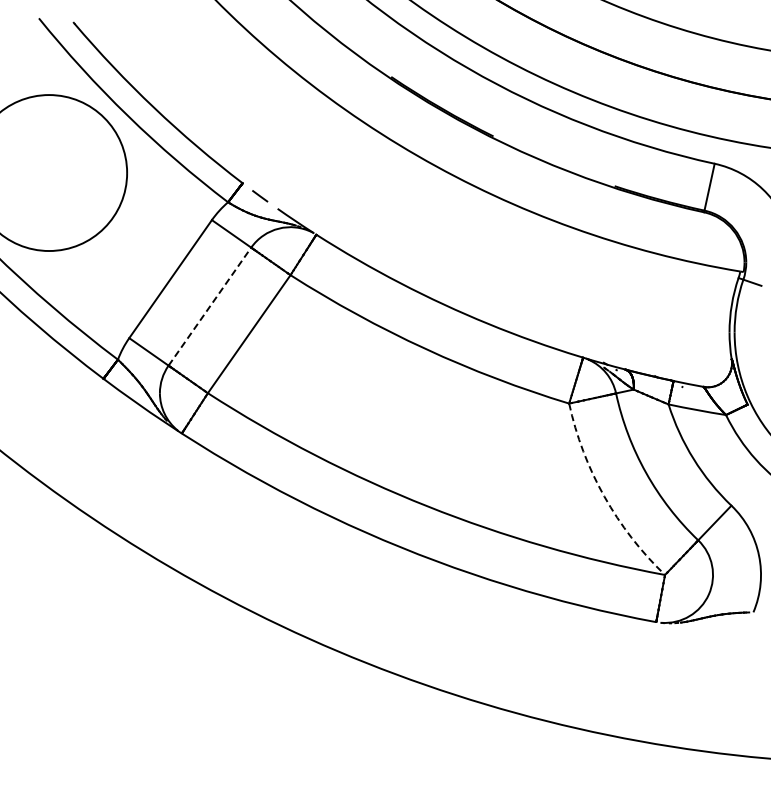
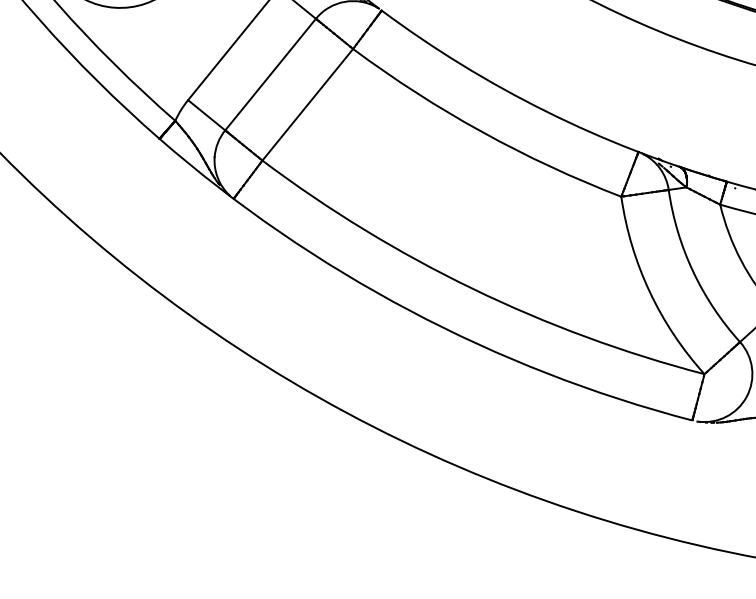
line: (210, 306) -> (271, 74), dashed -> solid
arc: (604, 496) -> (649, 291), dashed -> solid

